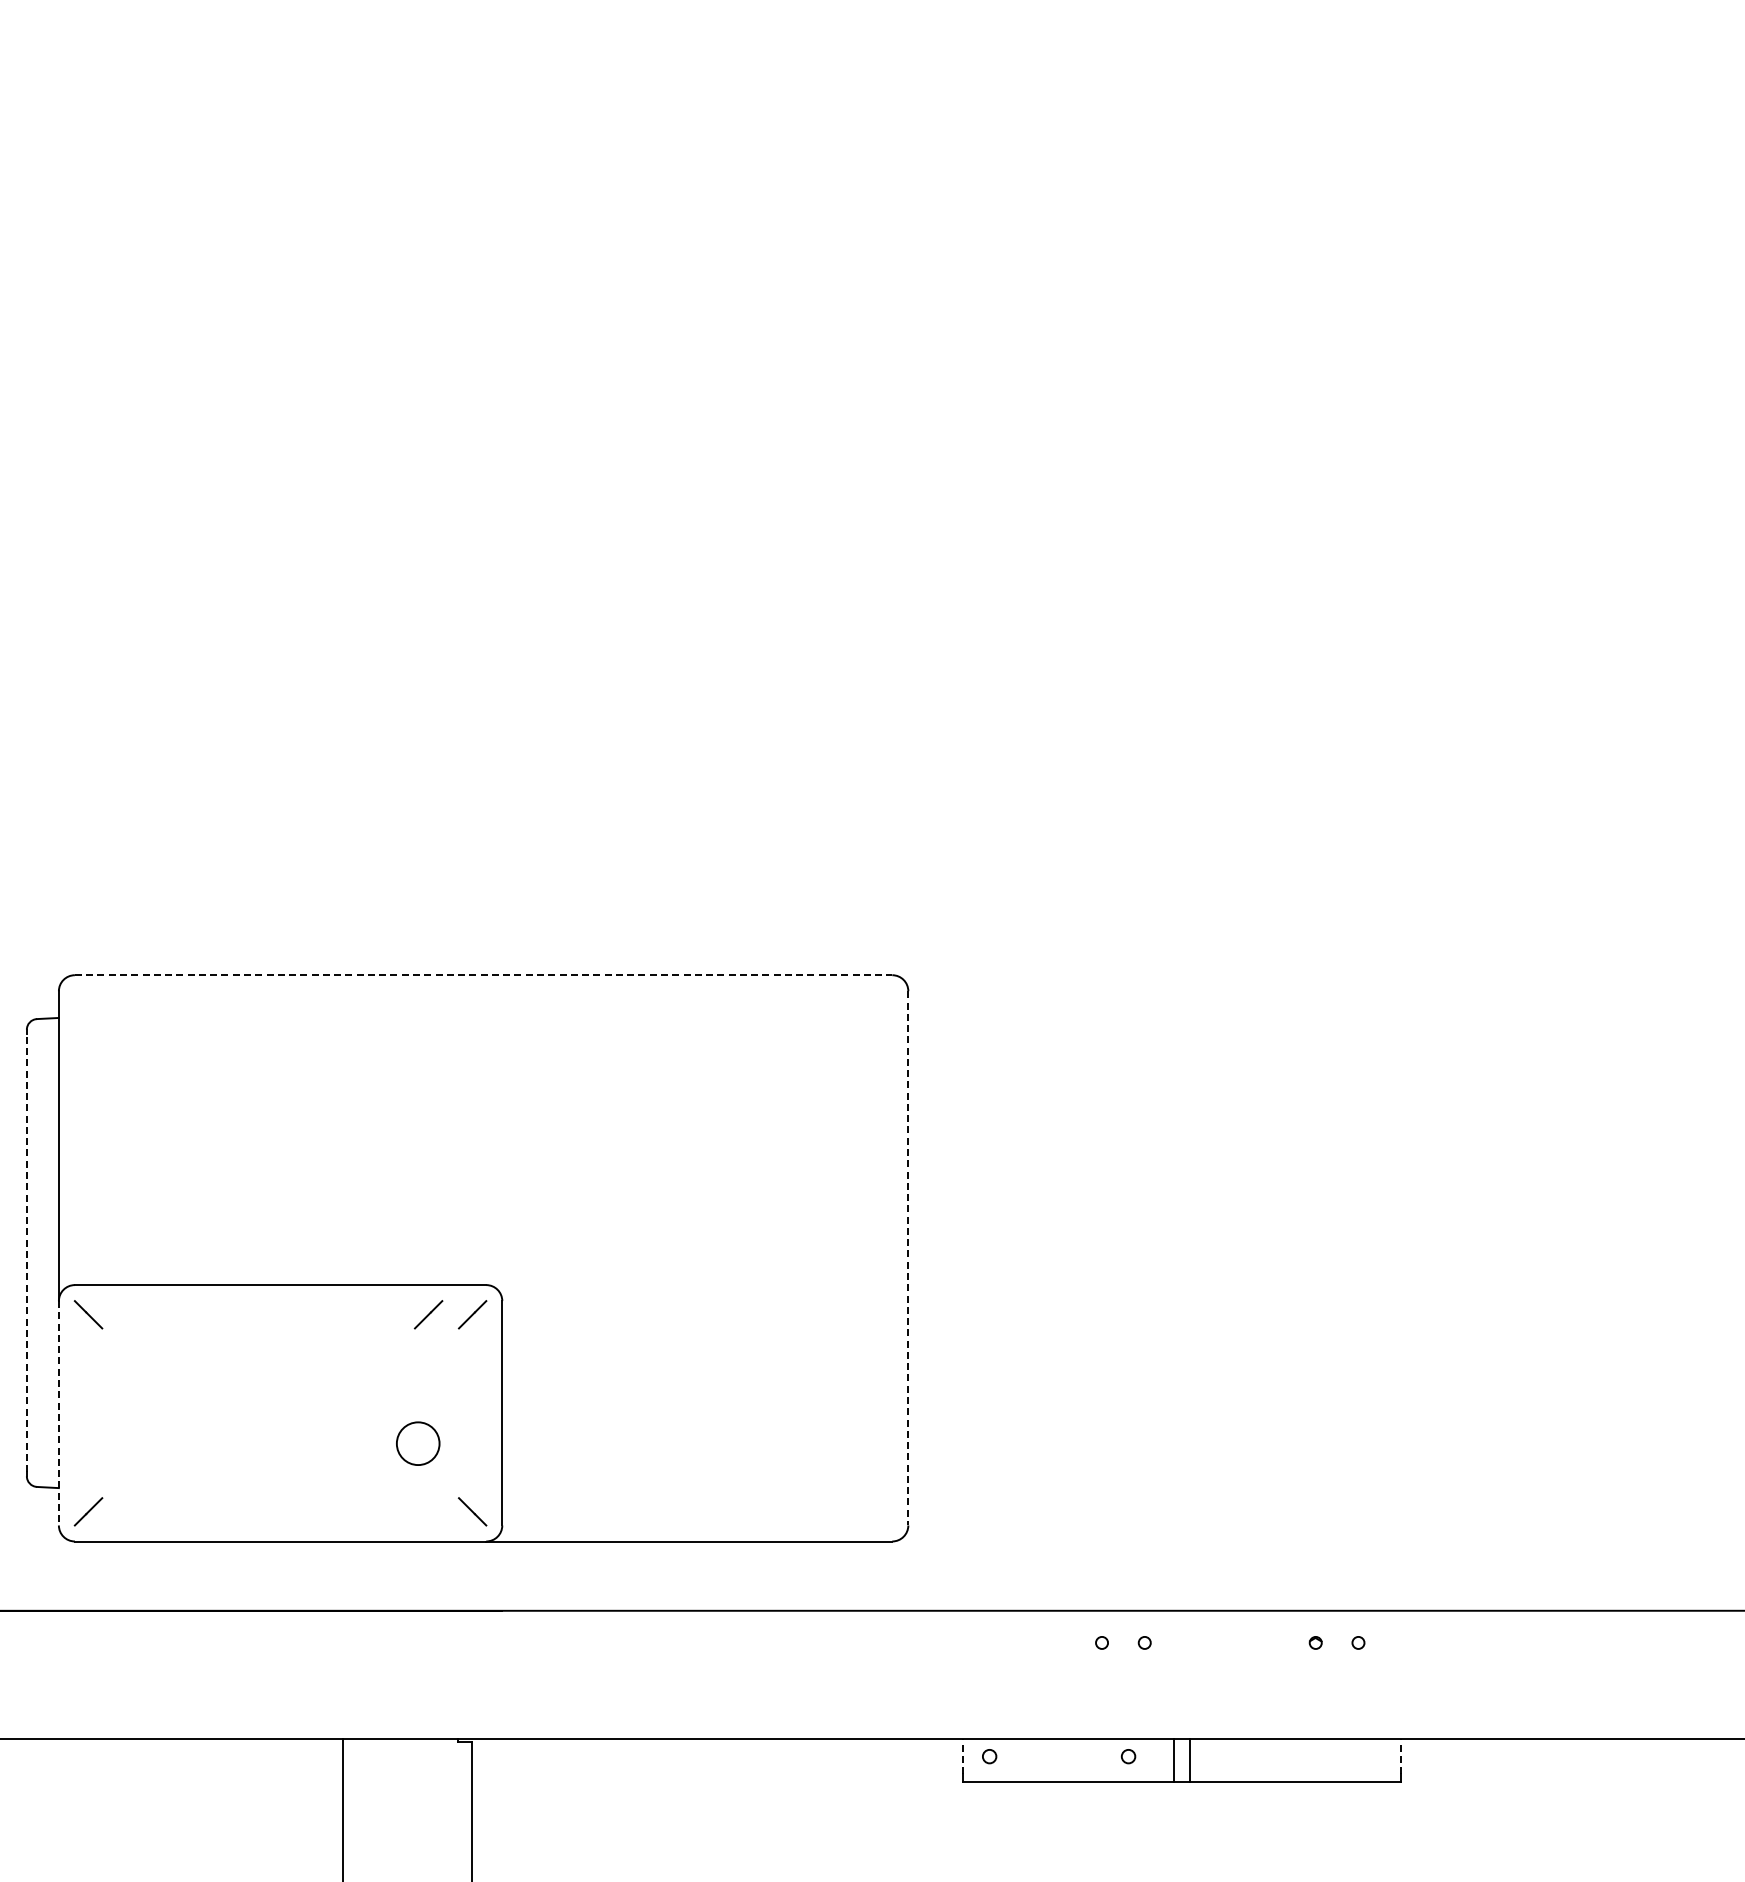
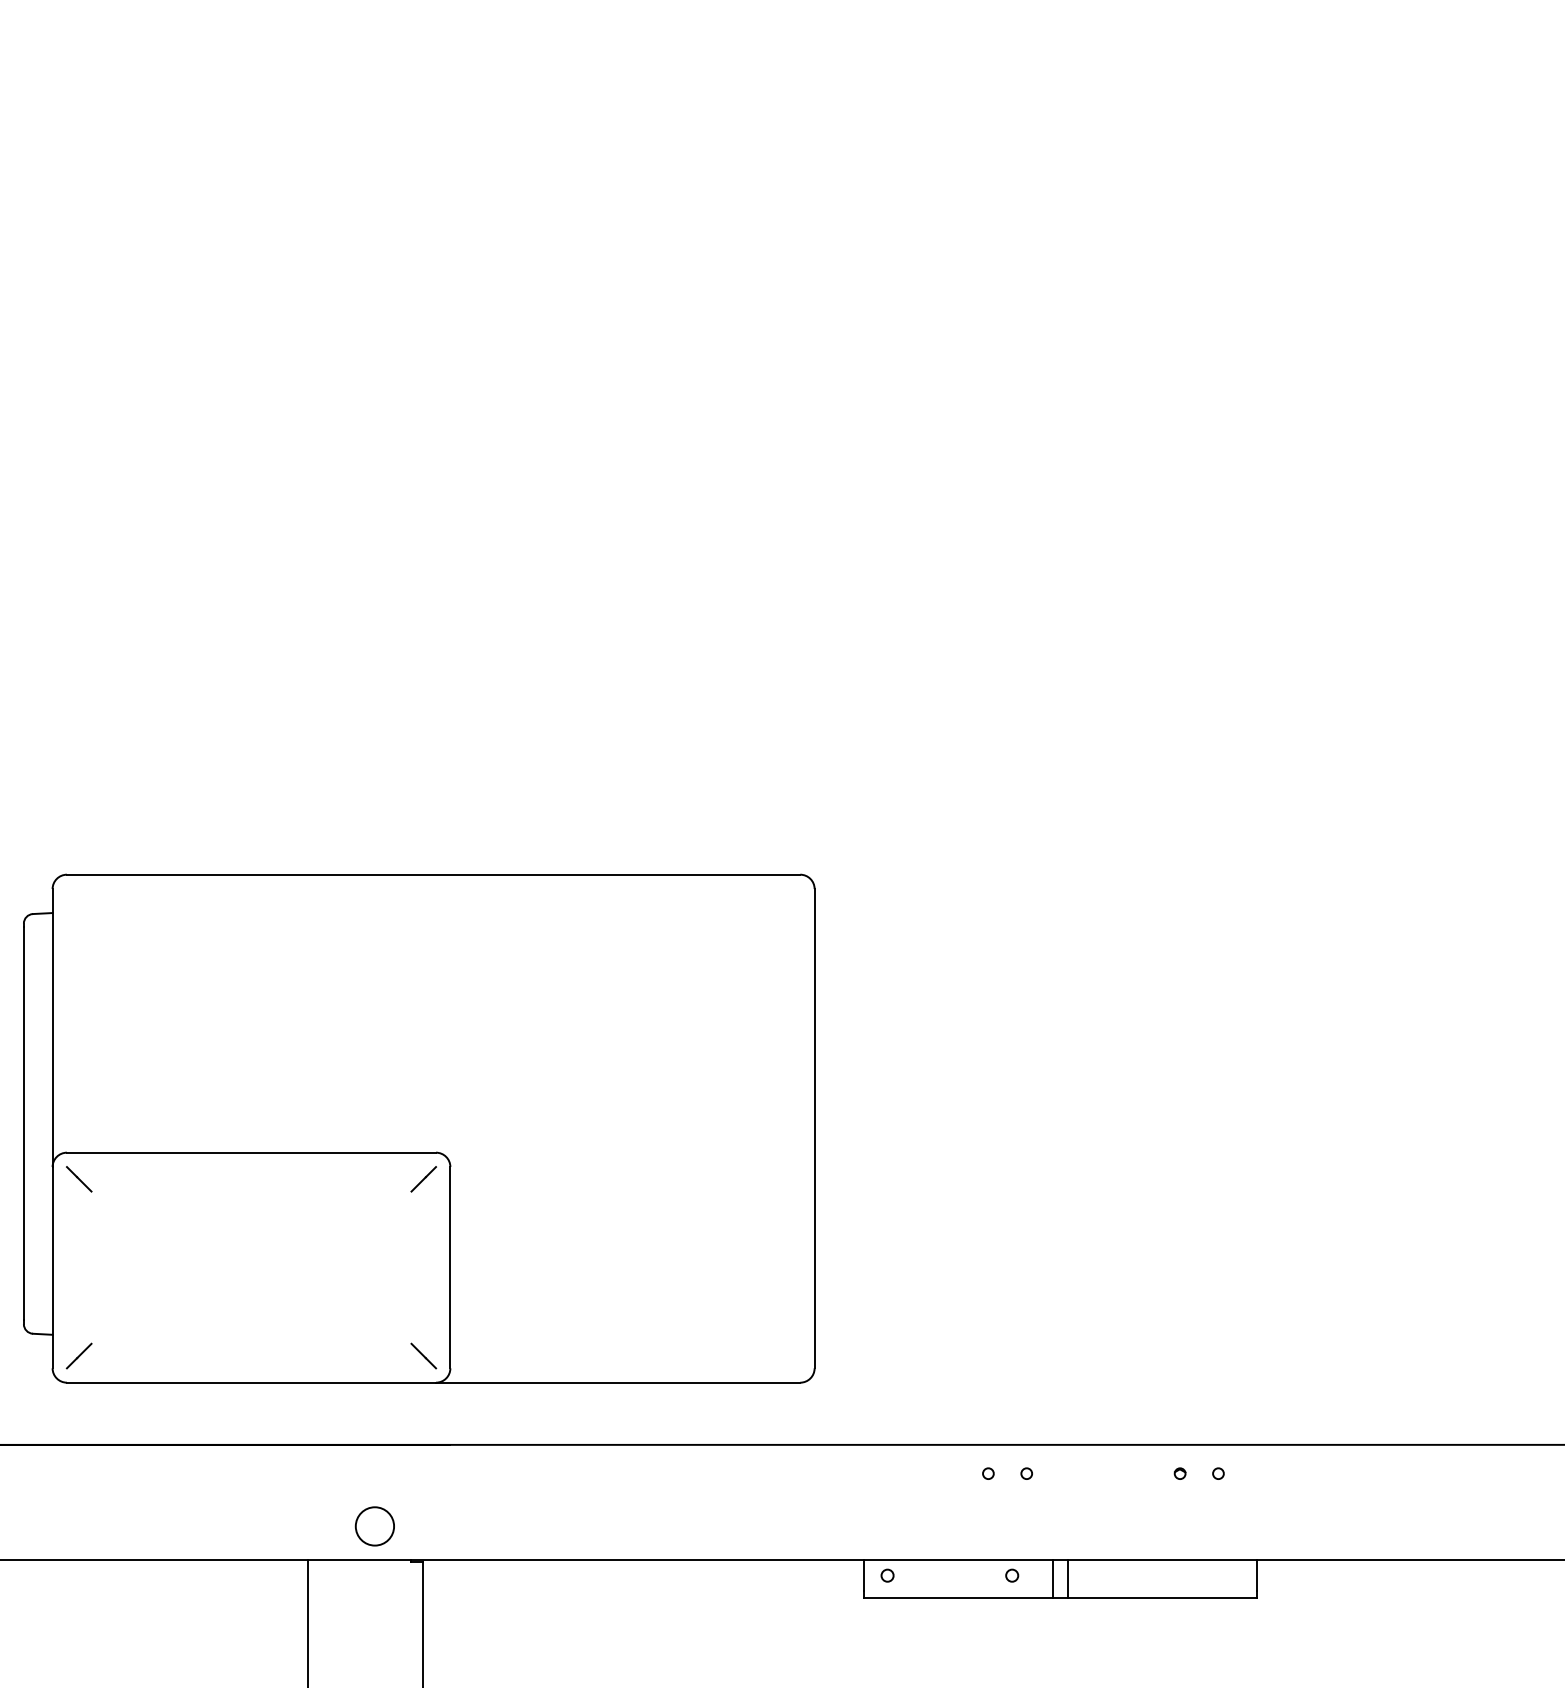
line: (483, 975) -> (433, 874), dashed -> solid
line: (26, 1252) -> (23, 1123), dashed -> solid
line: (908, 1258) -> (814, 1128), dashed -> solid
line: (428, 1314) -> (384, 1179), removed
line: (58, 1413) -> (52, 1267), dashed -> solid
circle: (418, 1443) -> (375, 1526), moved
line: (963, 1756) -> (864, 1575), dashed -> solid
line: (1401, 1756) -> (1257, 1575), dashed -> solid

